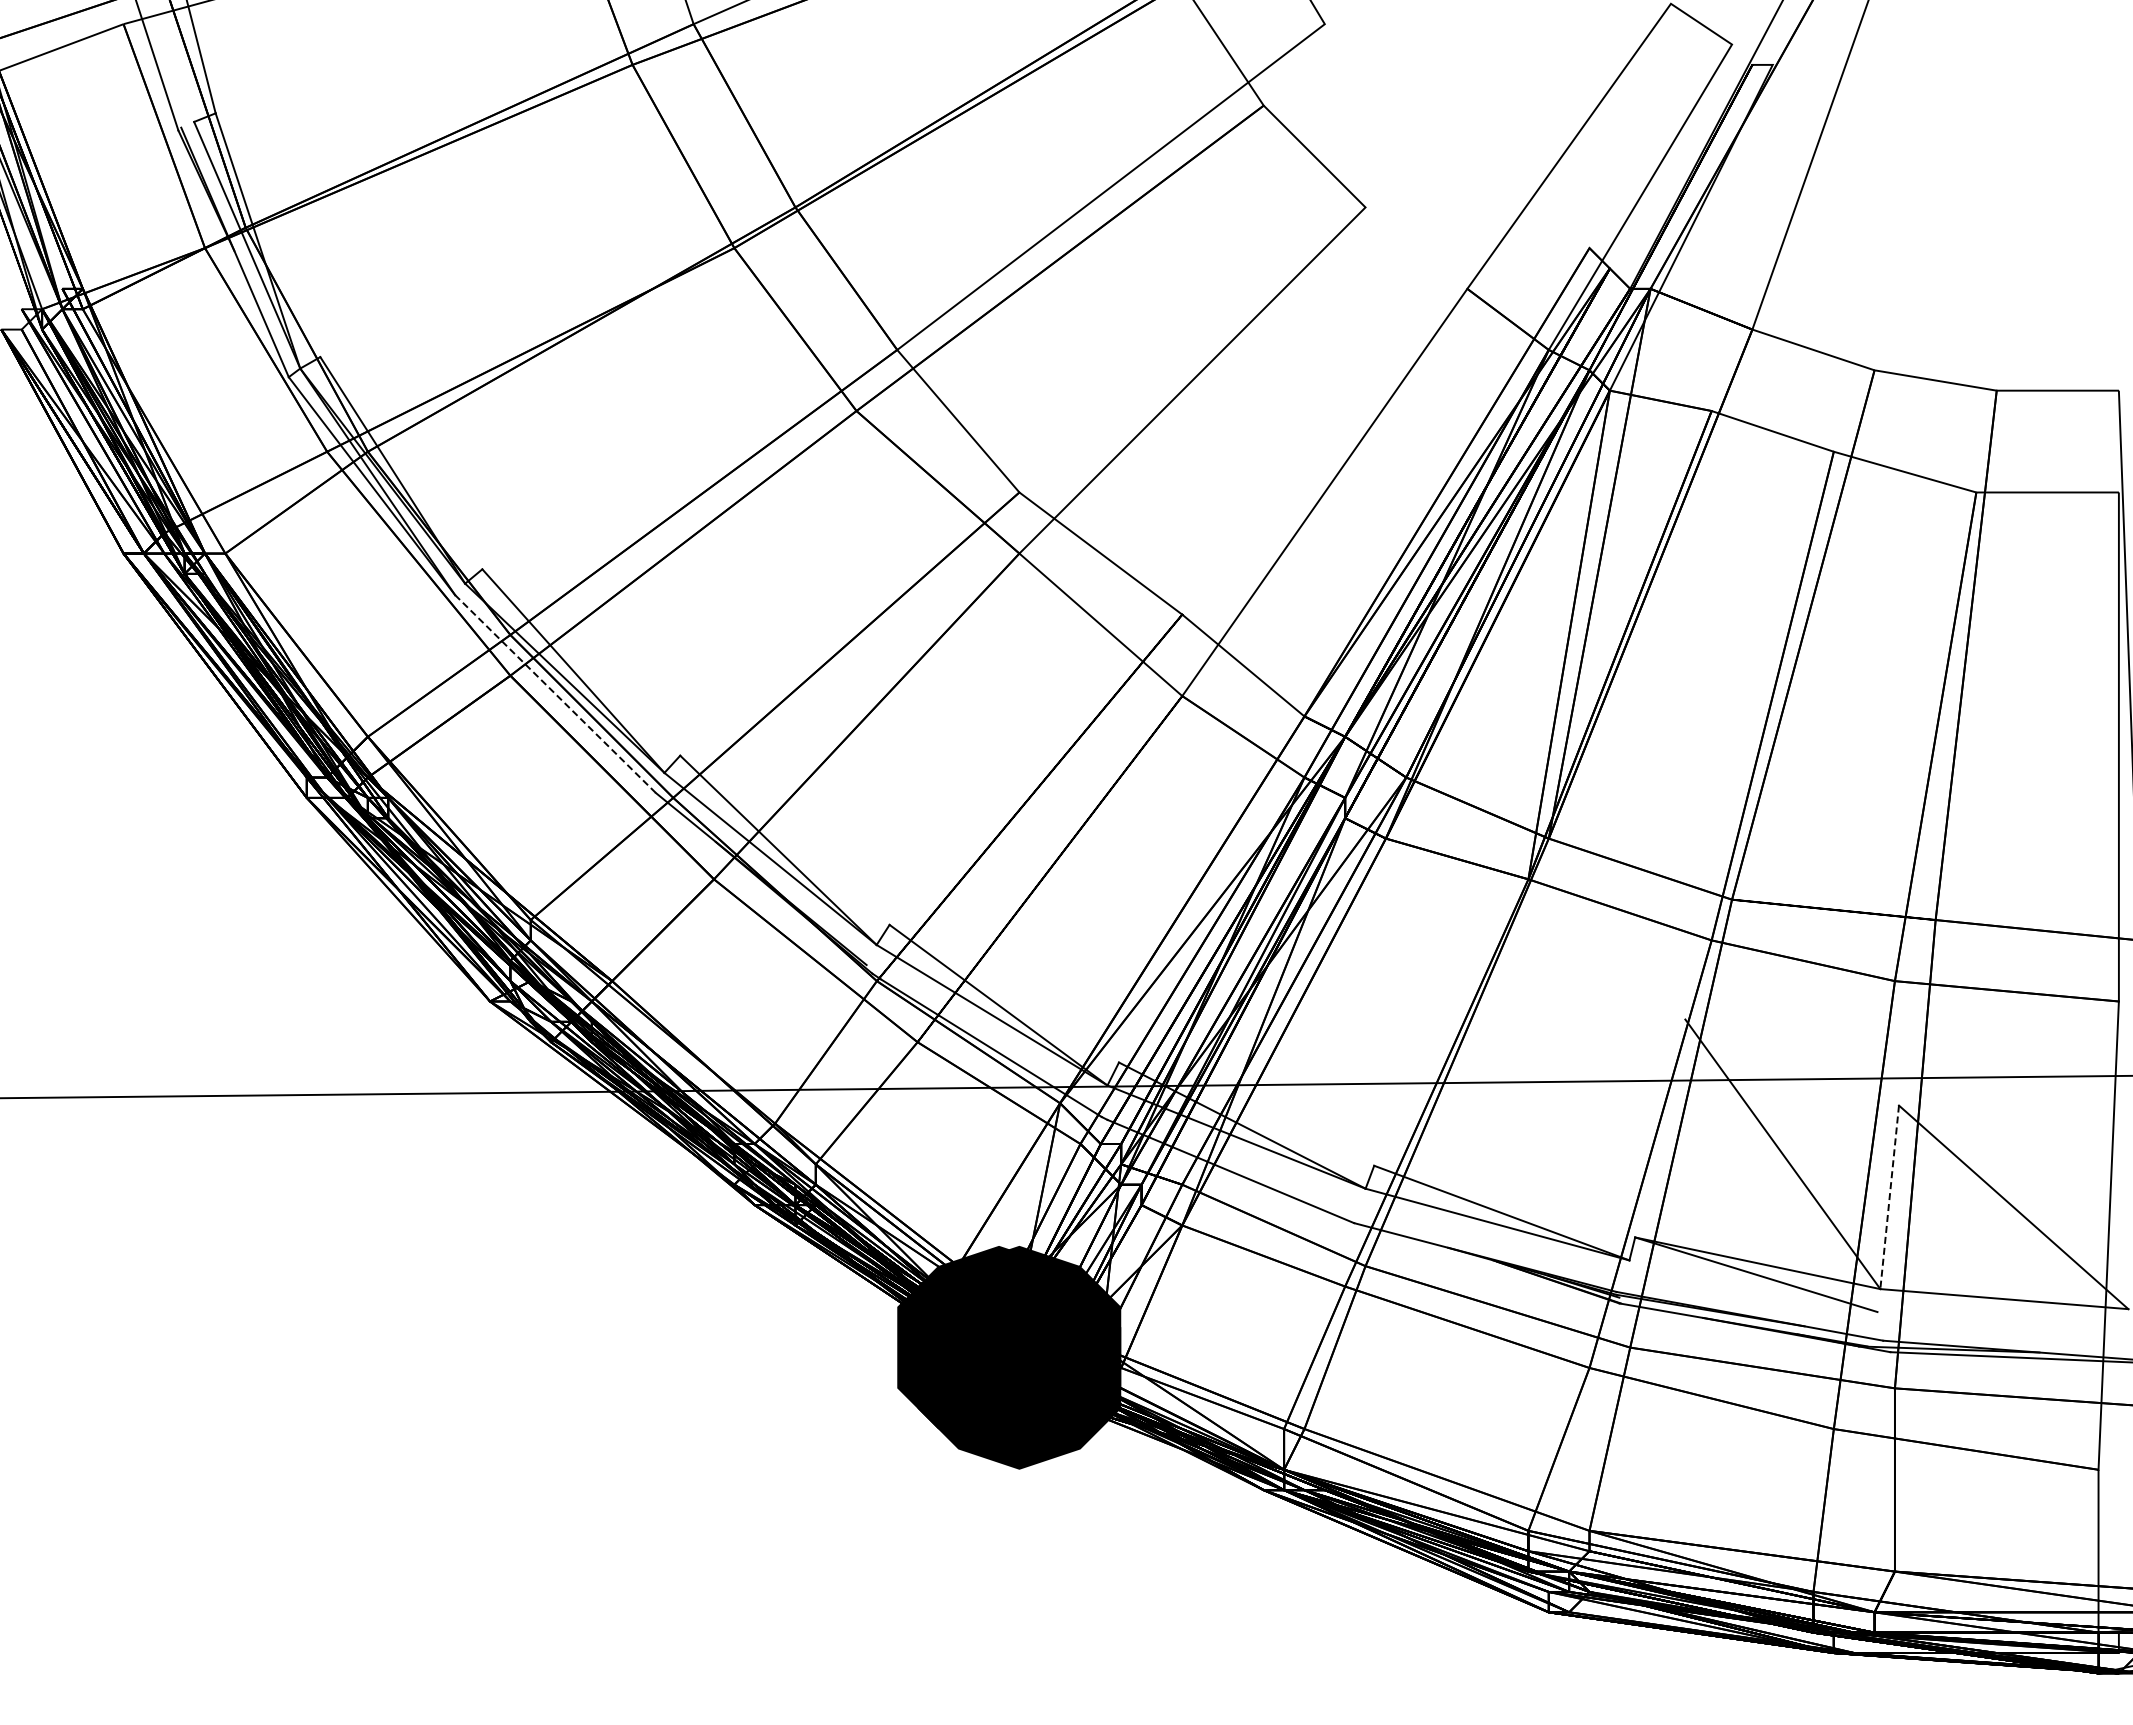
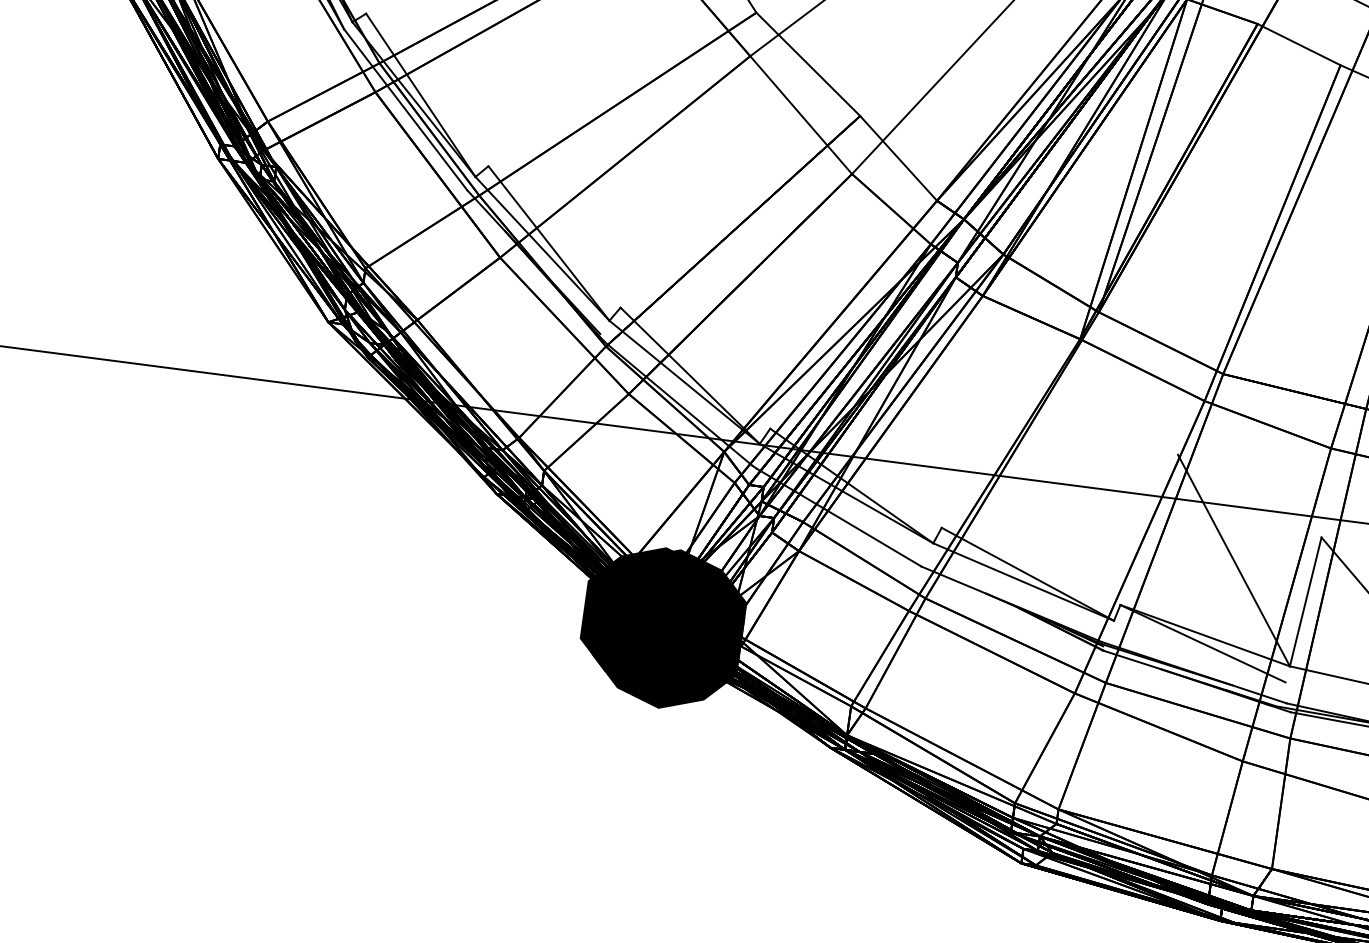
line: (555, 694) -> (405, 110), dashed -> solid
line: (1889, 1197) -> (1305, 602), dashed -> solid

